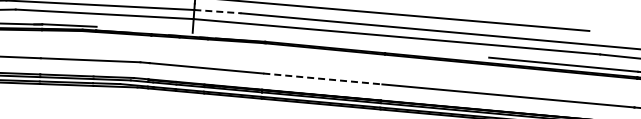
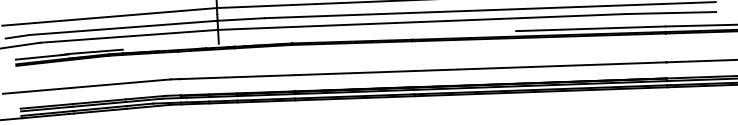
line: (218, 11) -> (241, 19), dashed -> solid
line: (322, 79) -> (353, 73), dashed -> solid

